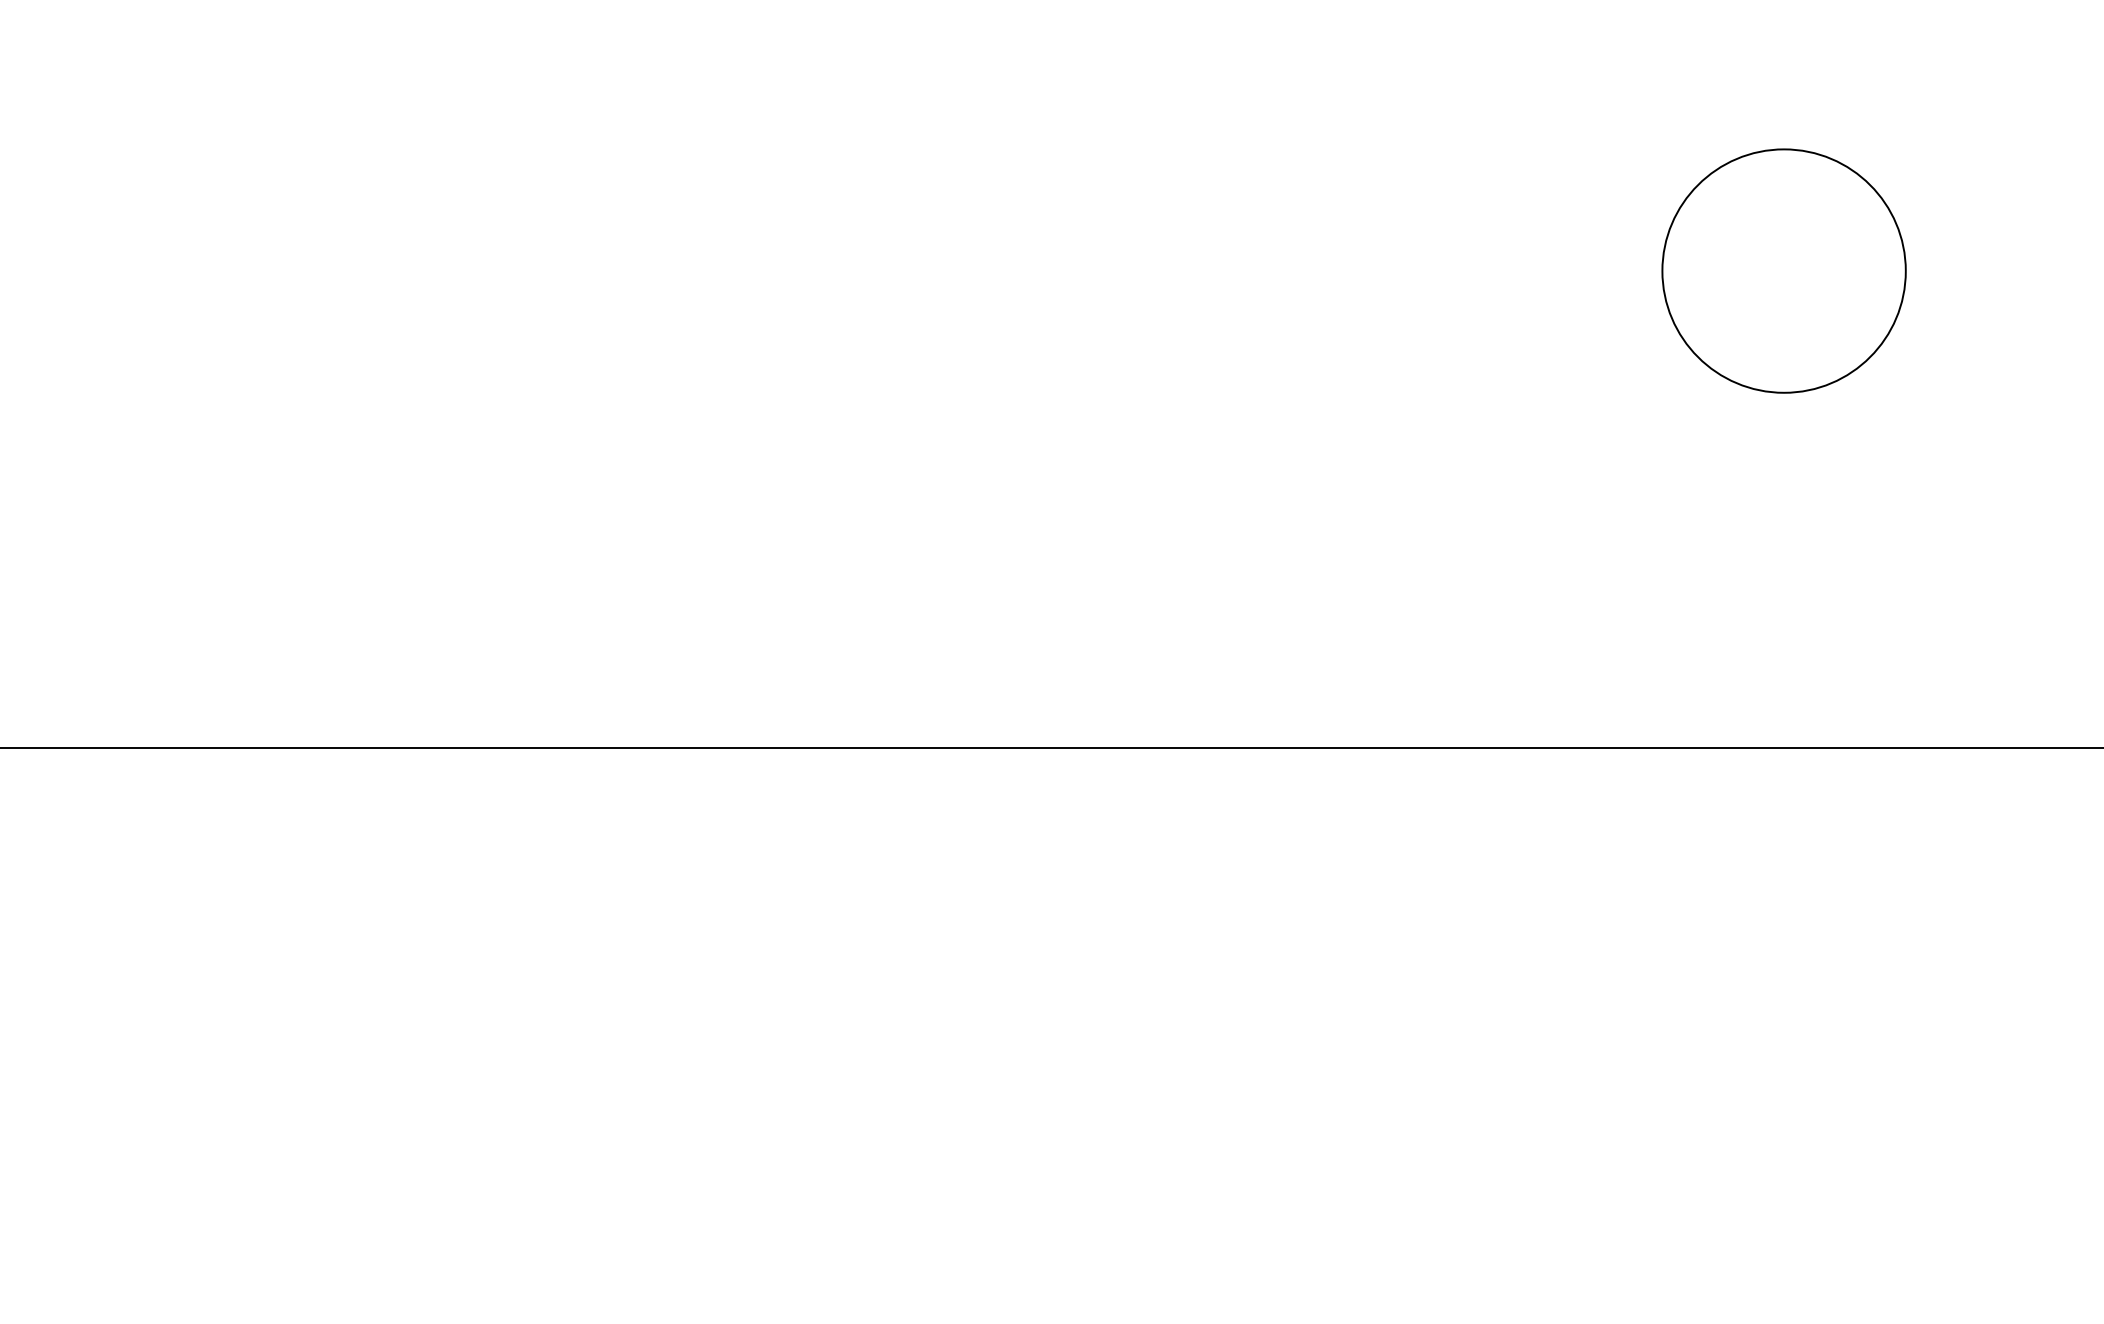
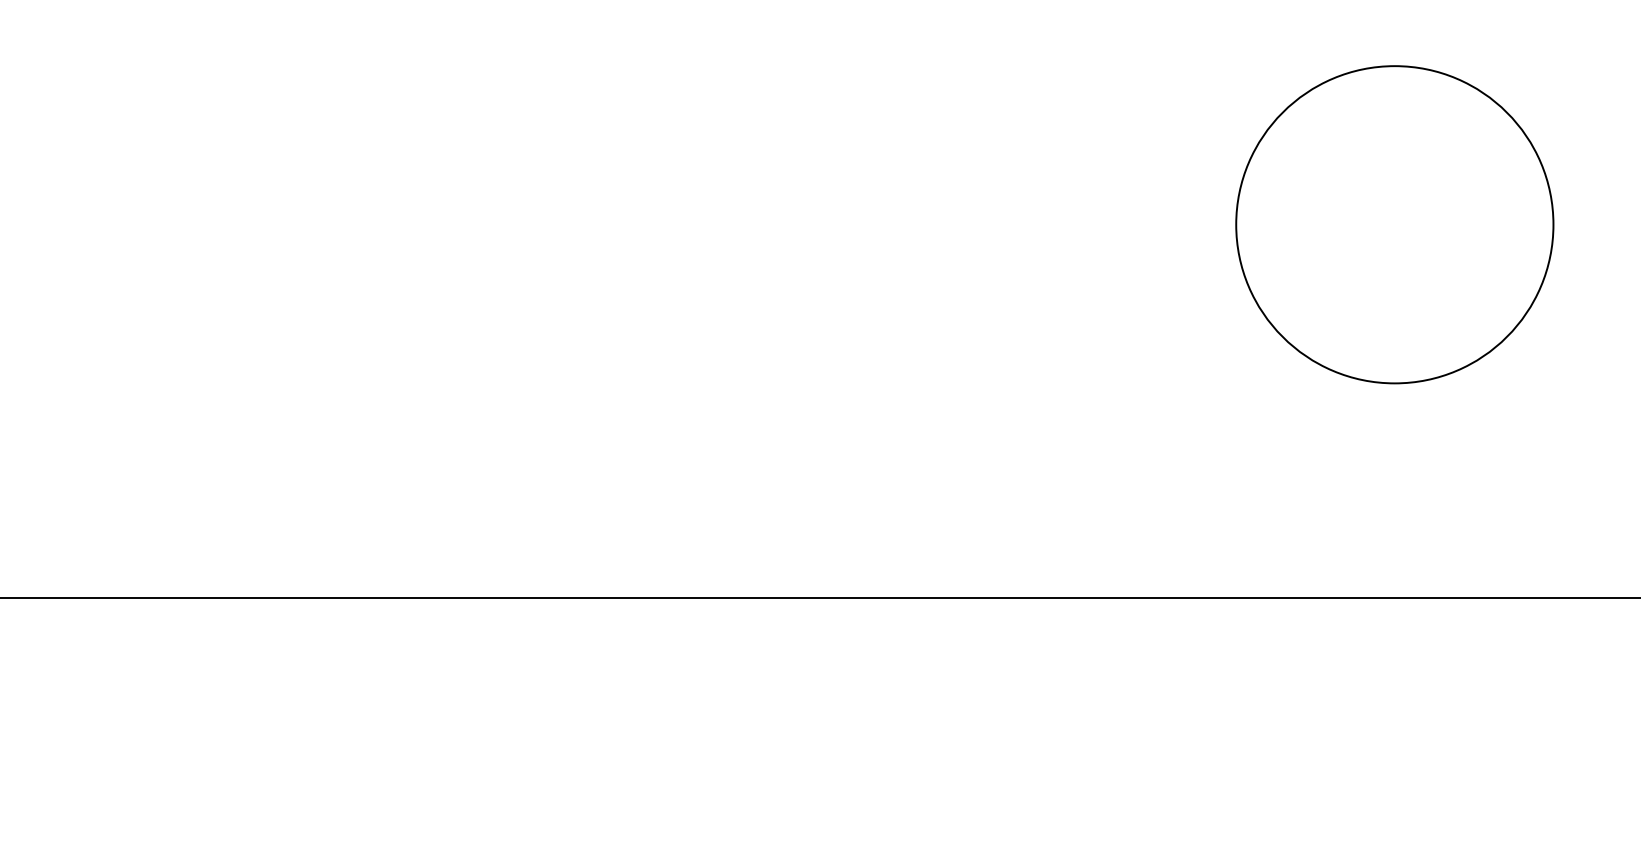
circle: (1783, 270) -> (1394, 224), size x1.67

